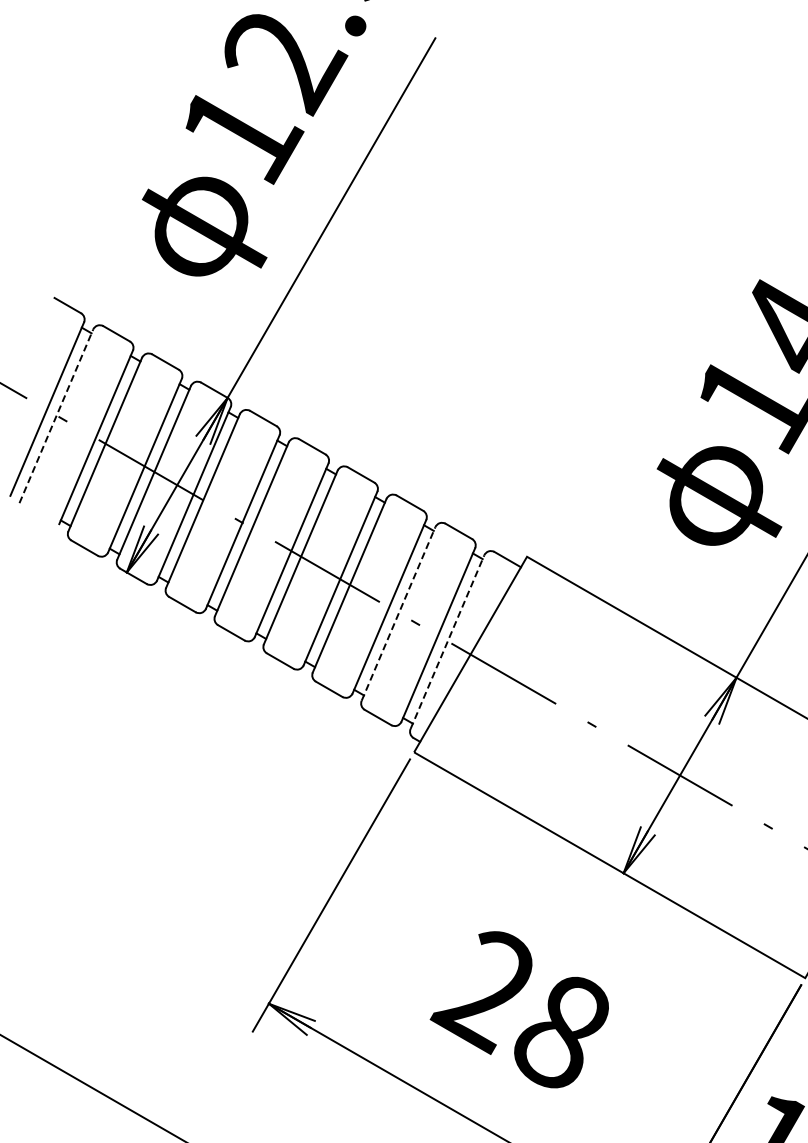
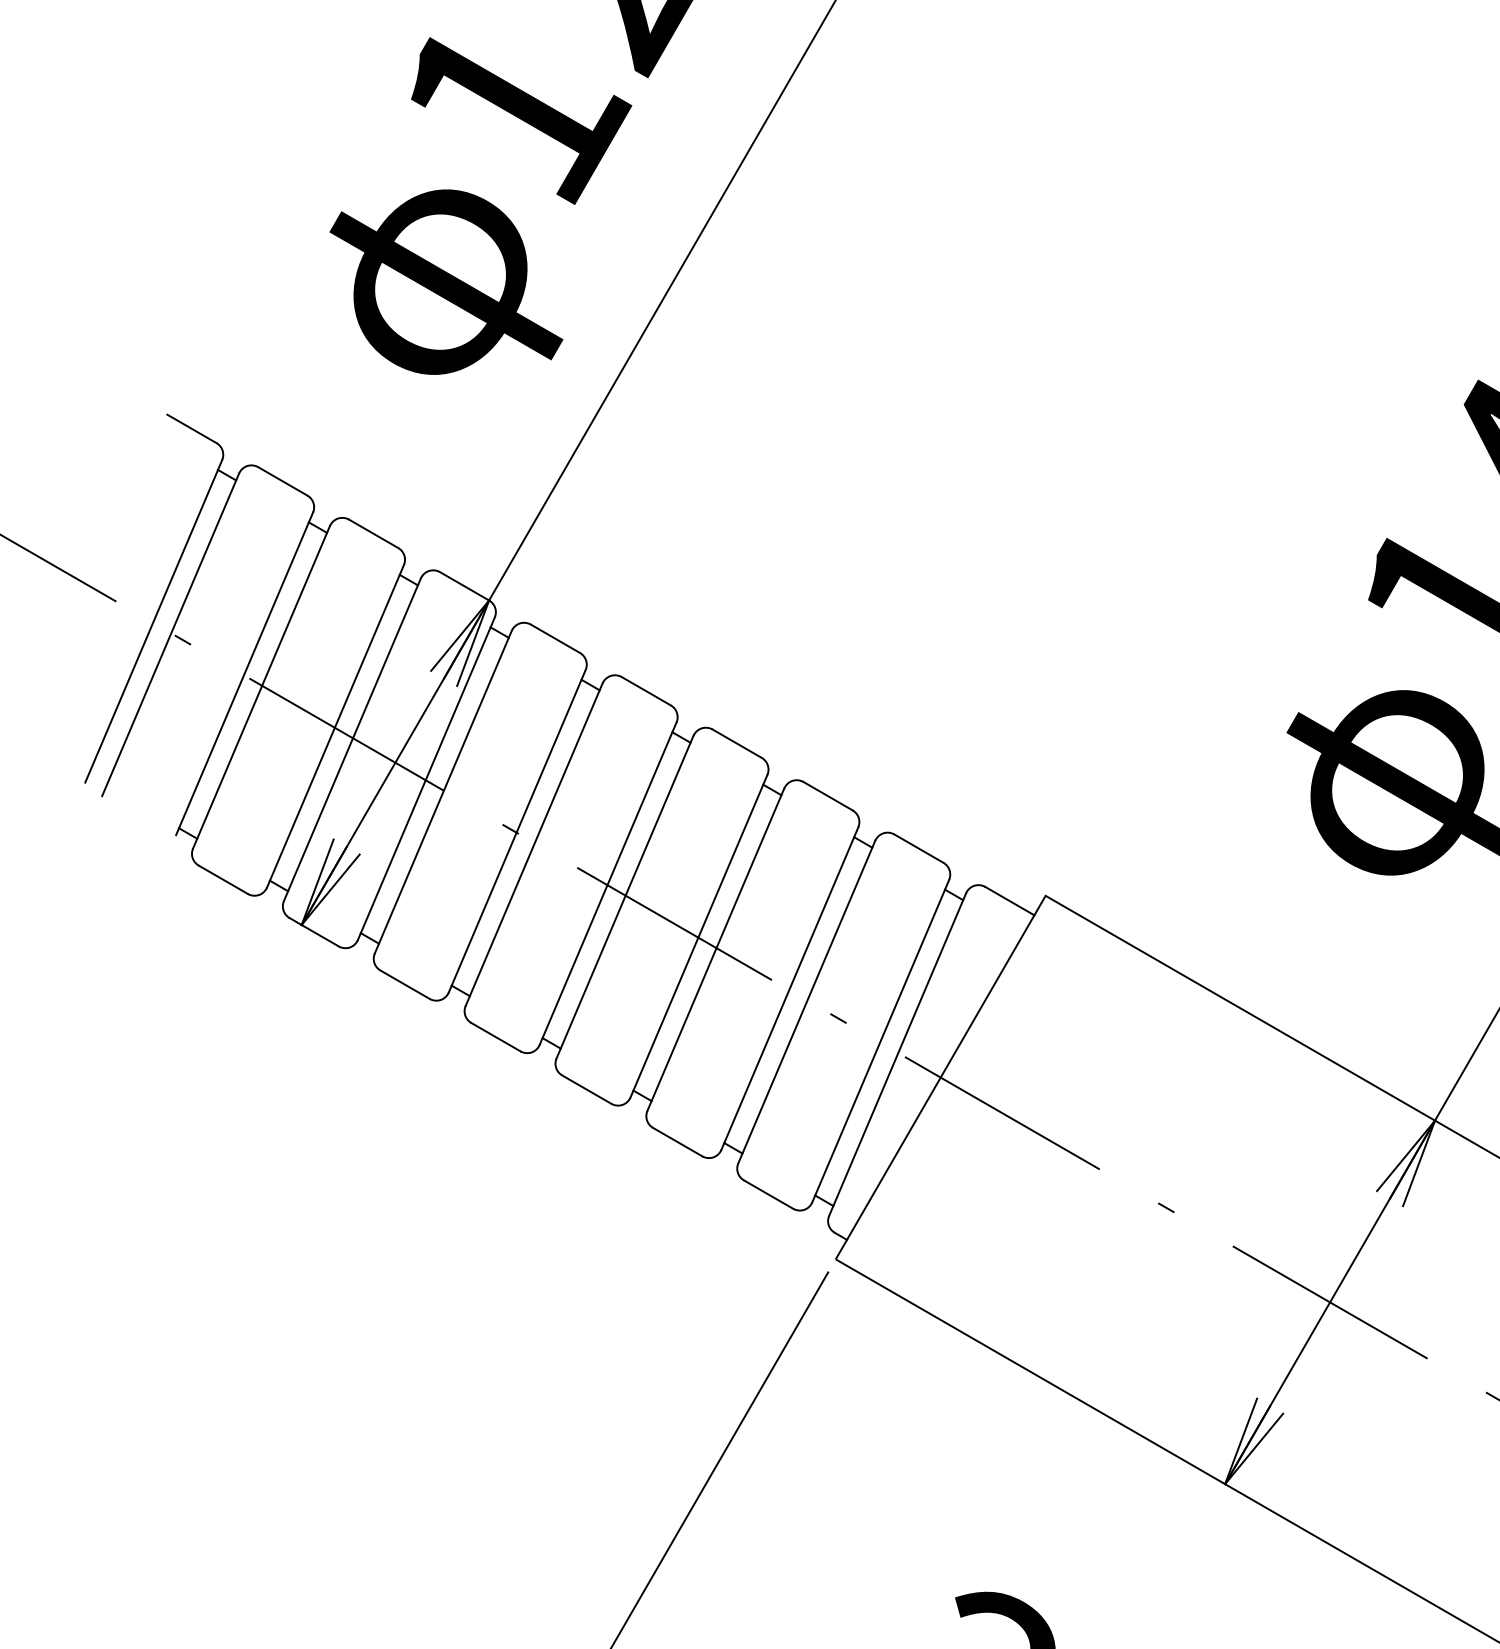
line: (56, 415) -> (170, 633), dashed -> solid
line: (398, 613) -> (806, 1001), dashed -> solid
line: (447, 641) -> (897, 1053), dashed -> solid

